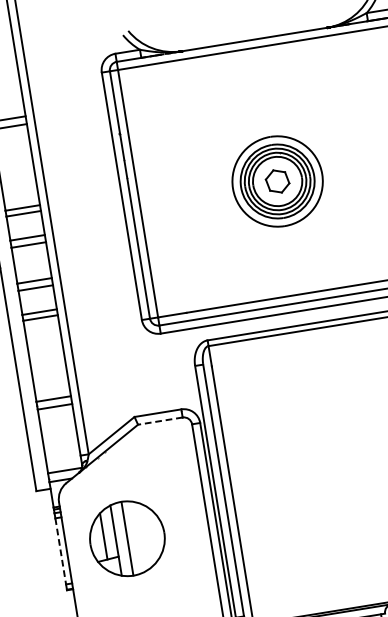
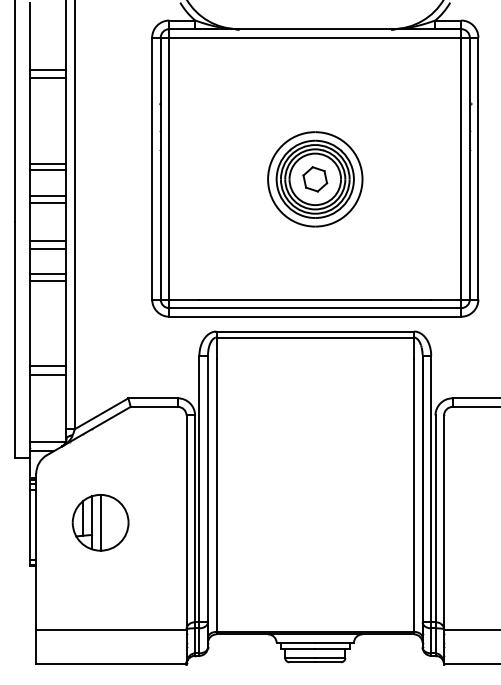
line: (160, 420) -> (154, 406), dashed -> solid
part: (127, 538) -> (100, 522), size x0.71
line: (60, 551) -> (29, 524), dashed -> solid

